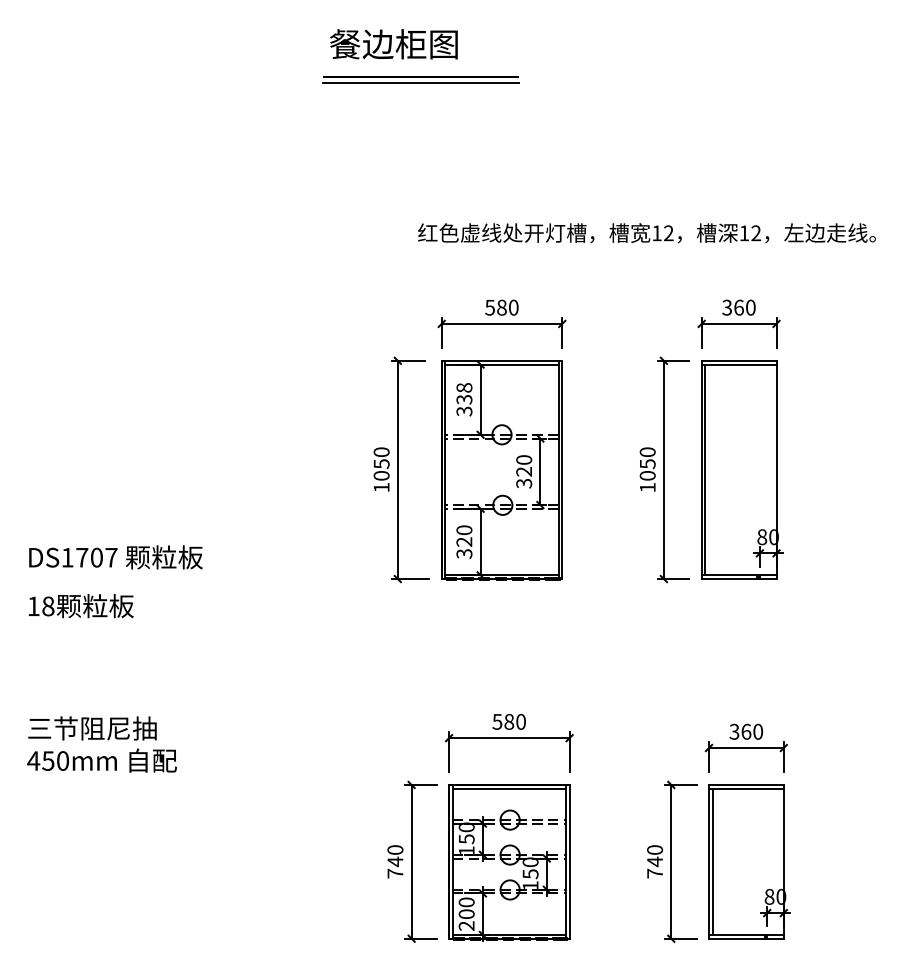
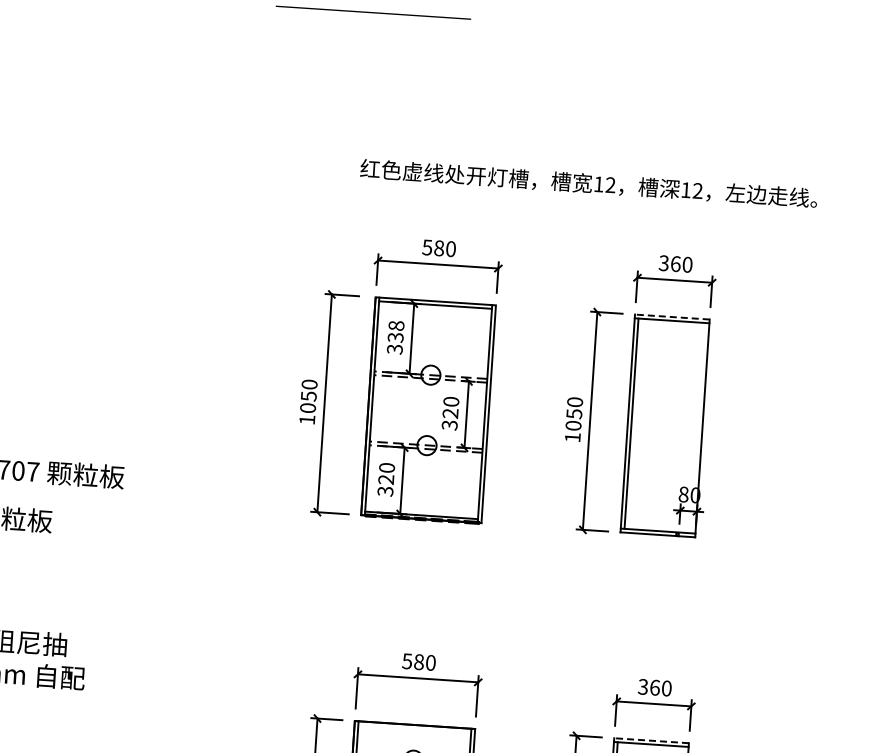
line: (420, 83) -> (372, 19), removed
line: (738, 360) -> (671, 316), solid -> dashed
line: (745, 784) -> (650, 740), solid -> dashed
line: (508, 788) -> (413, 728), removed

